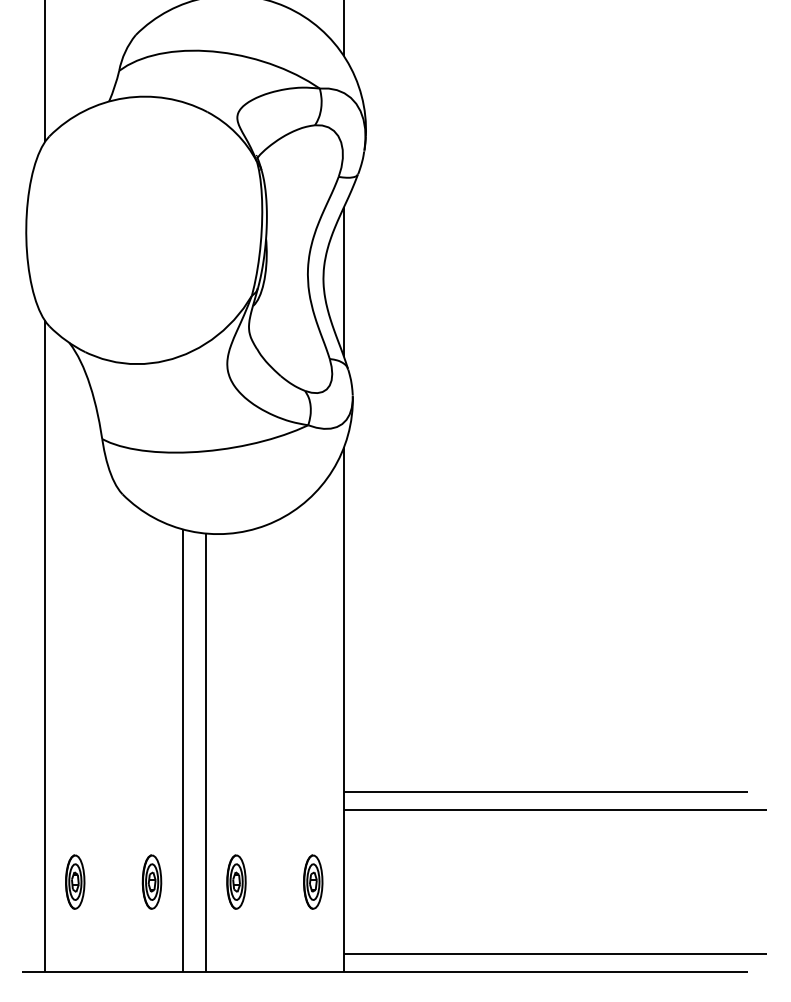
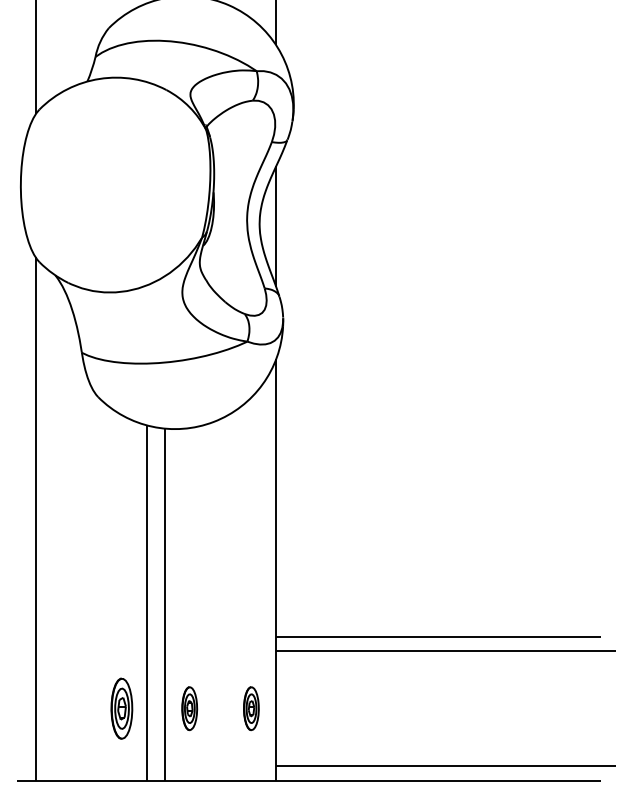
part: (75, 881) -> (60, 708), removed
part: (151, 881) -> (121, 708), size x1.4

